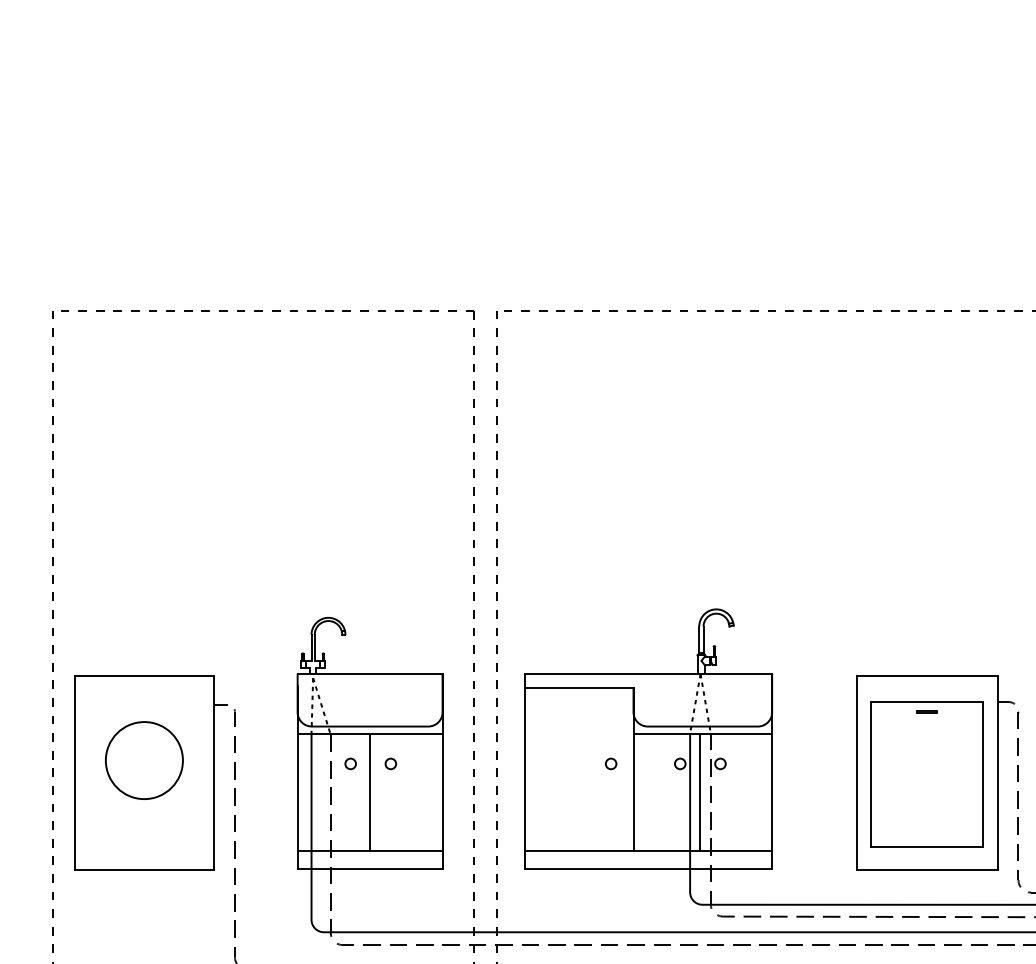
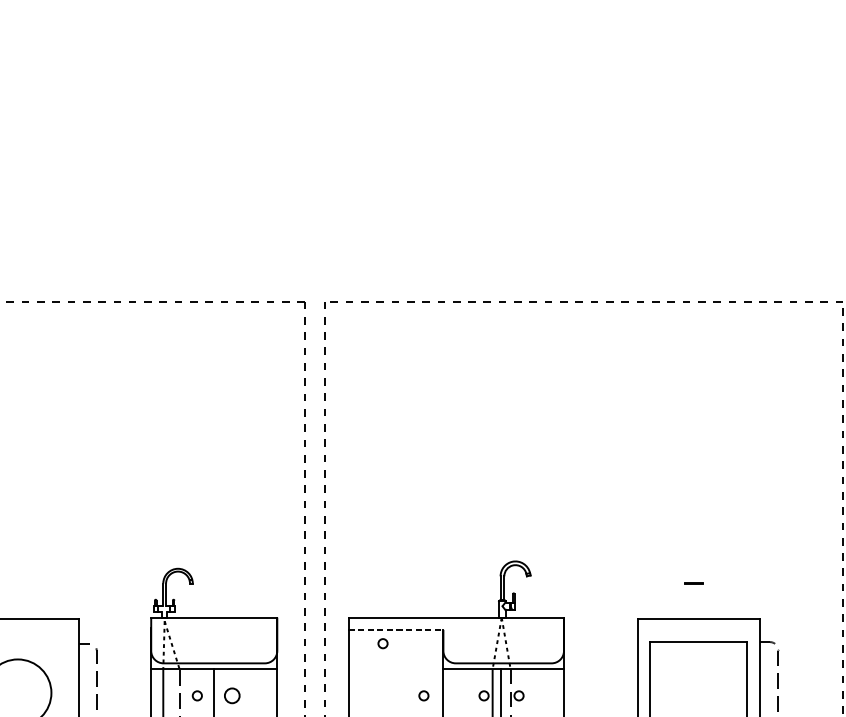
line: (579, 688) -> (396, 630), solid -> dashed
circle: (564, 703) -> (383, 643), added
line: (926, 711) -> (693, 583), moved
circle: (390, 763) -> (231, 695), size x1.6

